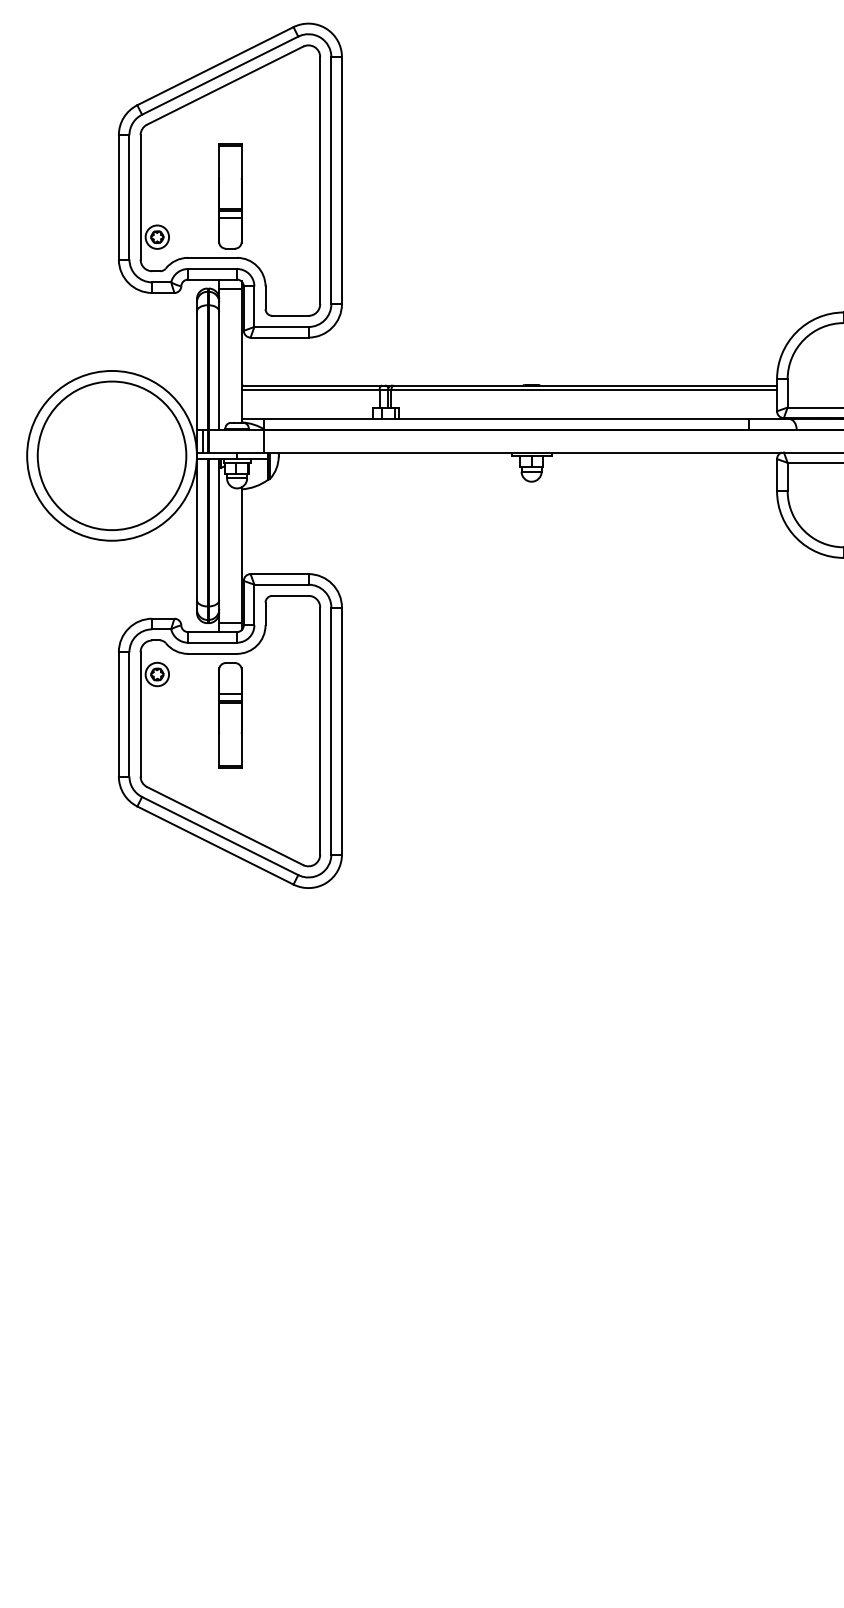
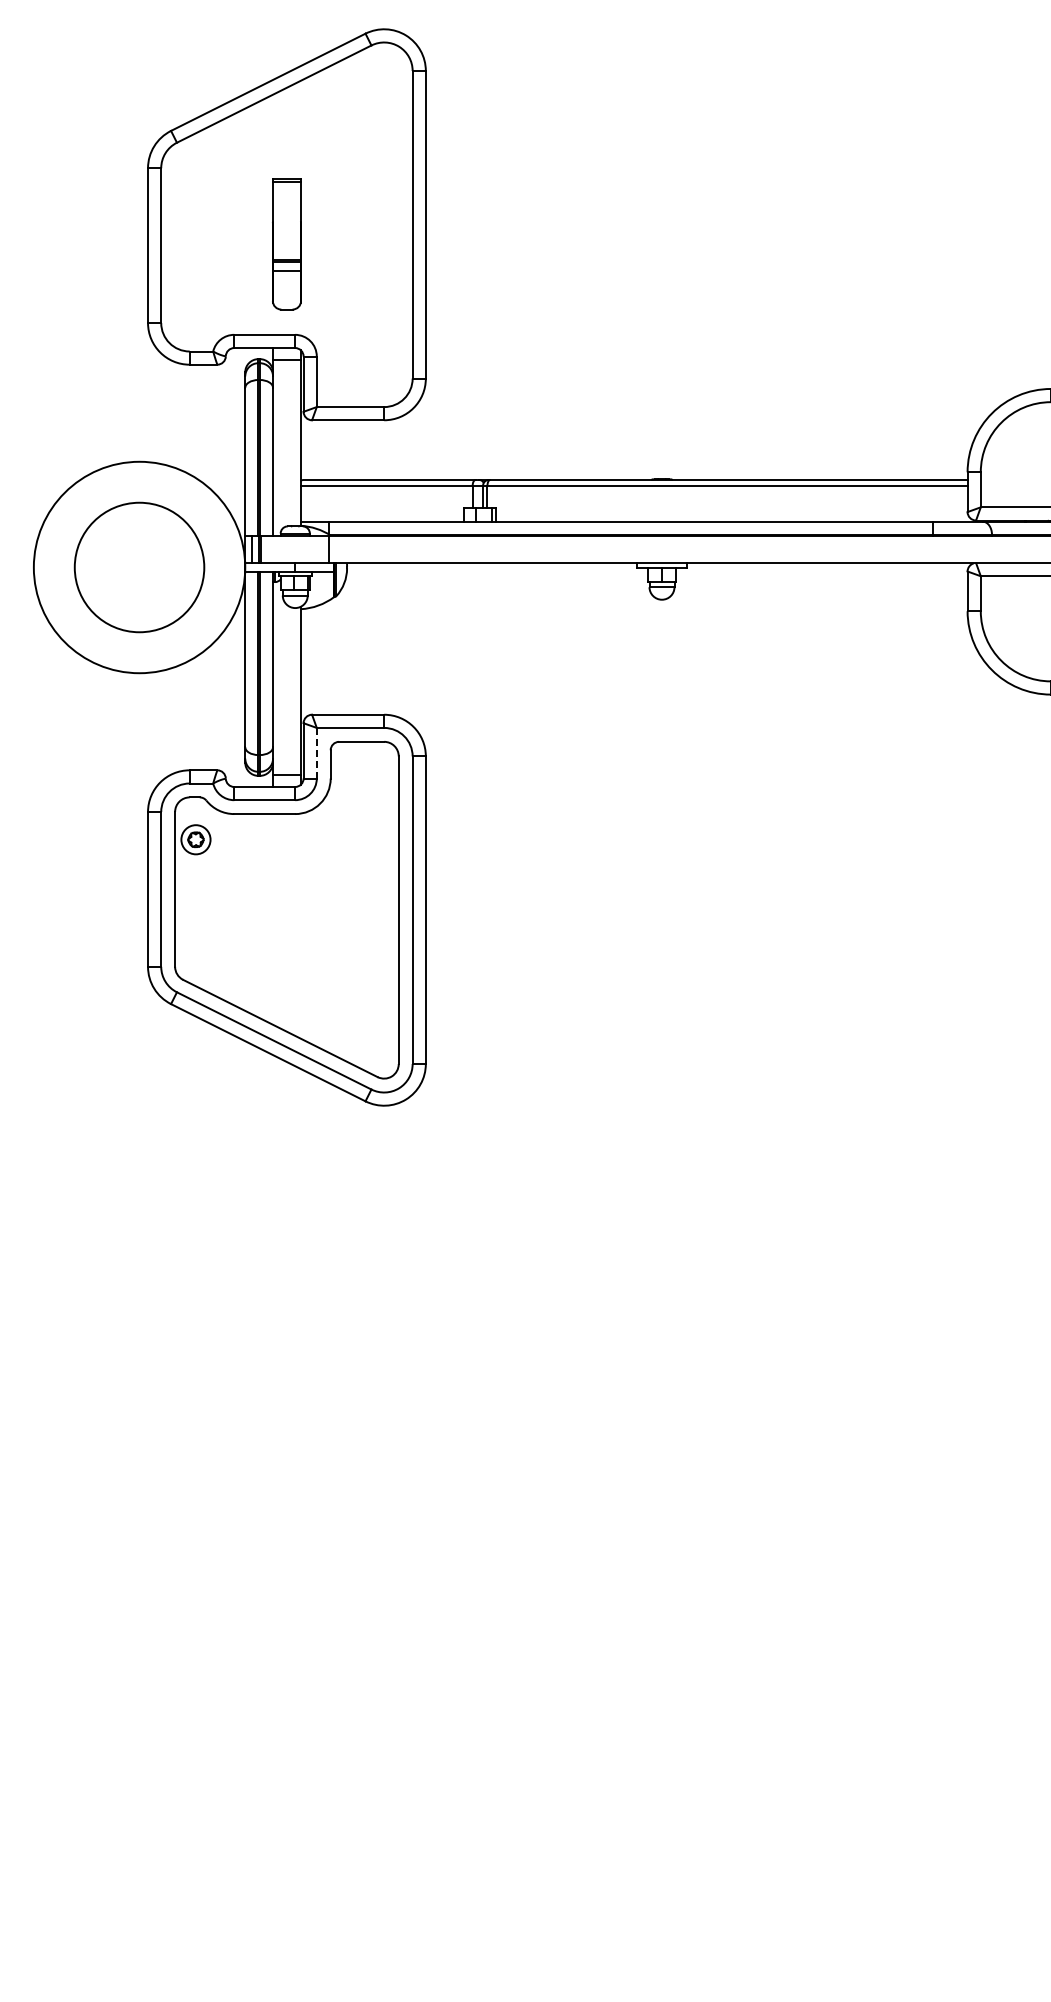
part: (230, 180) -> (286, 224), removed
circle: (112, 455) -> (139, 567), size x0.7
line: (254, 604) -> (316, 752), solid -> dashed
part: (230, 715) -> (286, 890), removed

